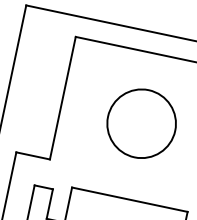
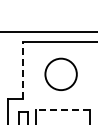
line: (63, 98) -> (23, 70), solid -> dashed
line: (128, 199) -> (62, 109), solid -> dashed

